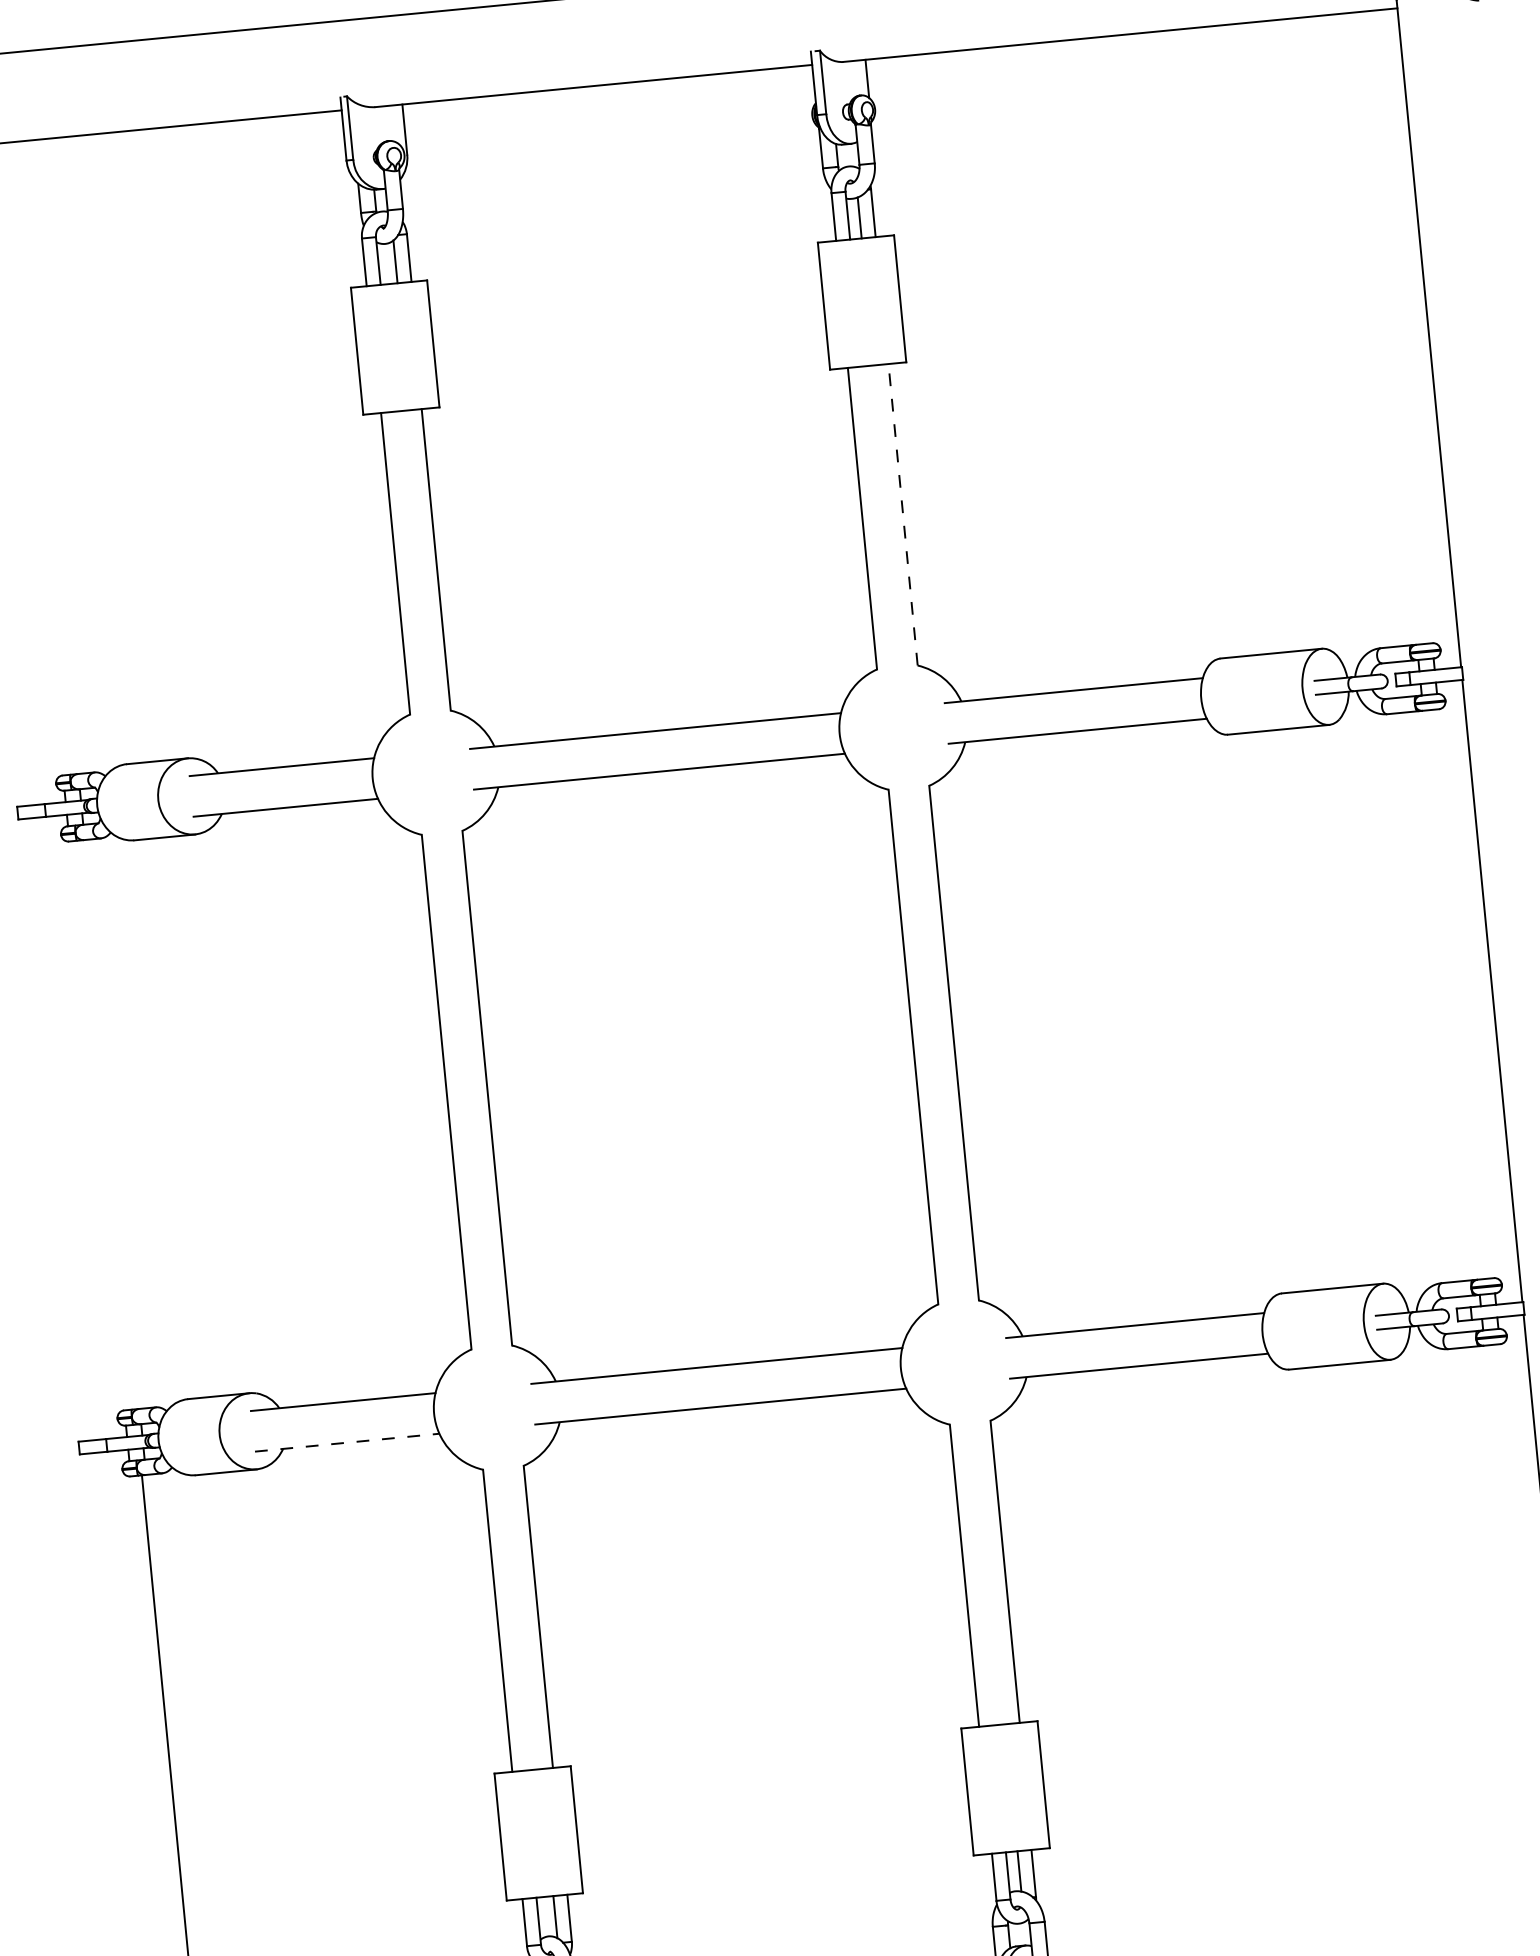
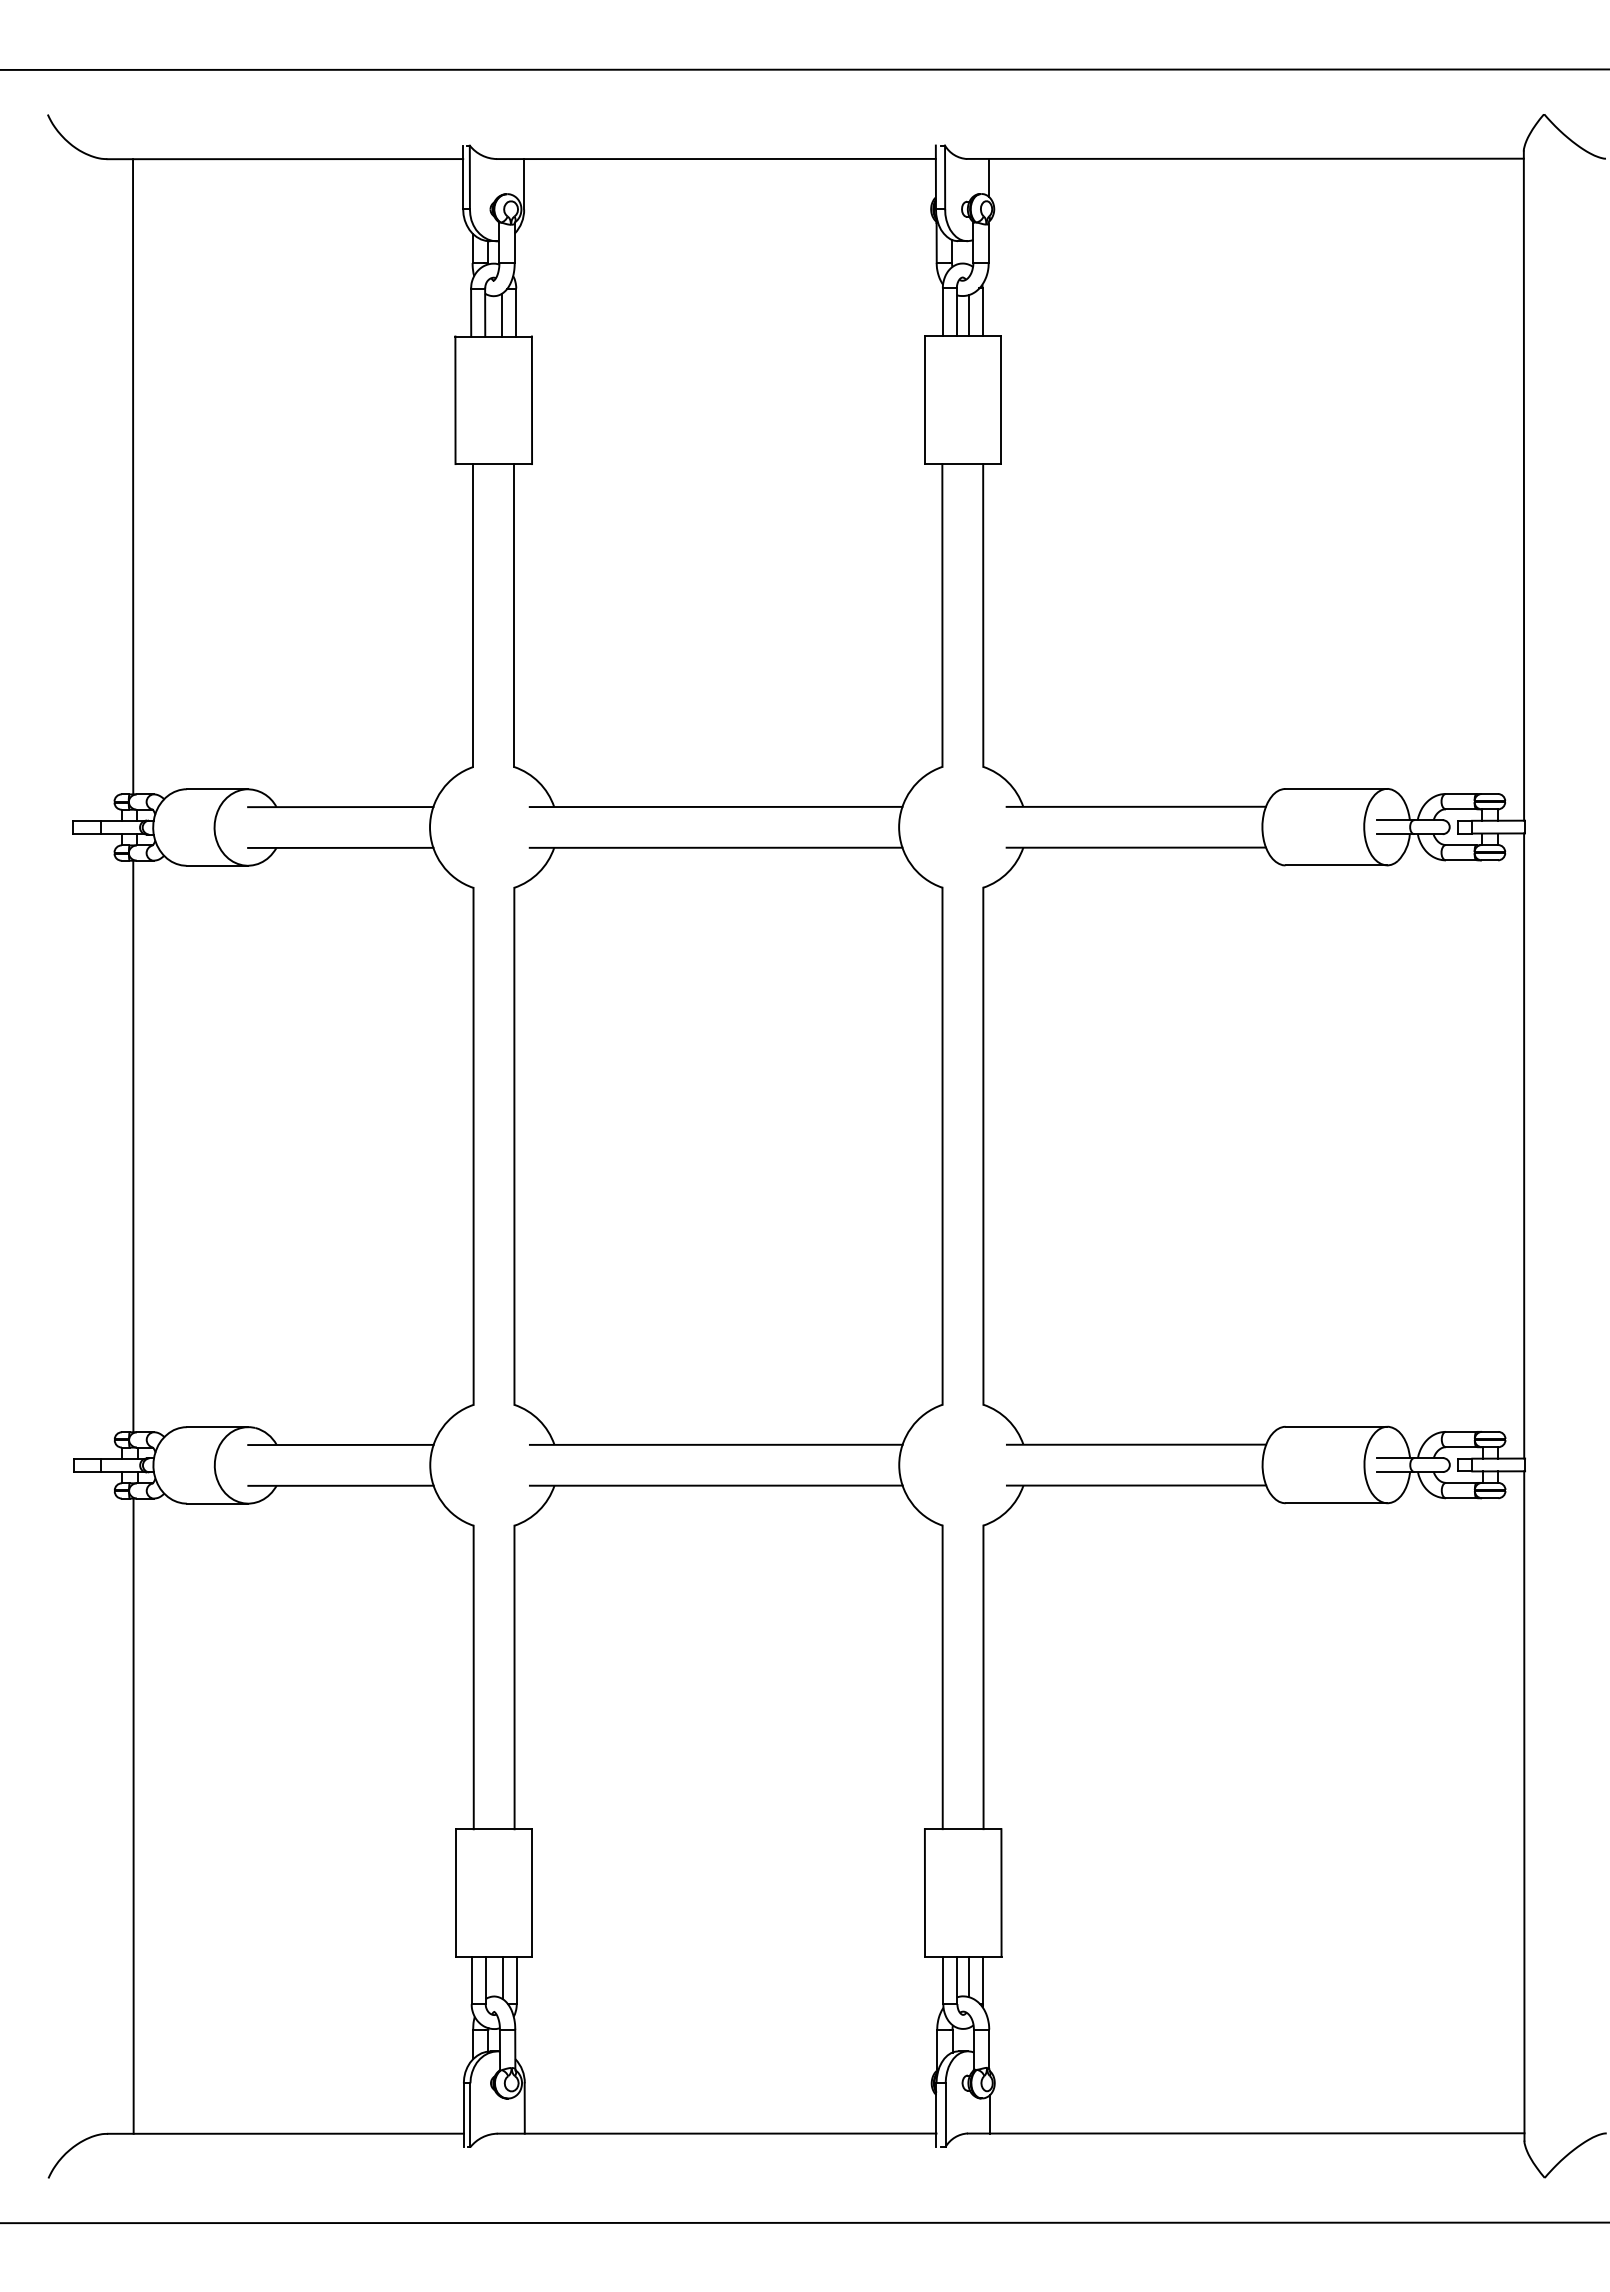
line: (43, 457) -> (133, 476), added
line: (903, 513) -> (983, 614), dashed -> solid
line: (108, 1124) -> (133, 1146), added
line: (346, 1442) -> (340, 1485), dashed -> solid

